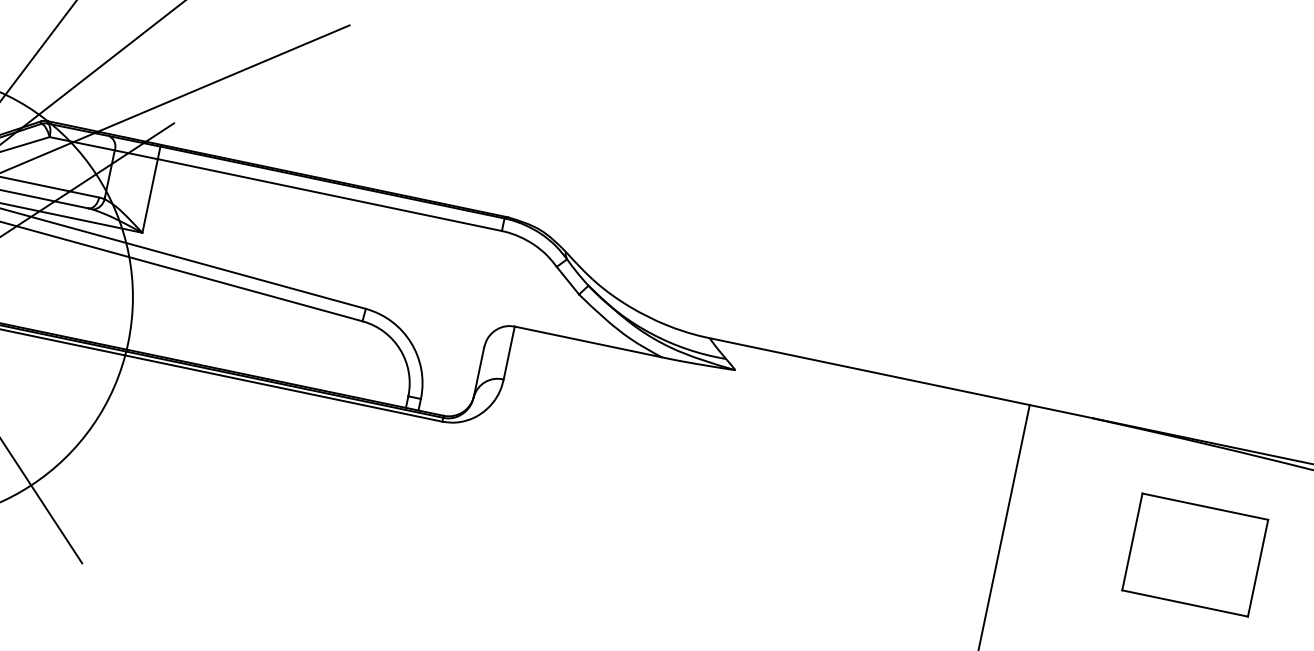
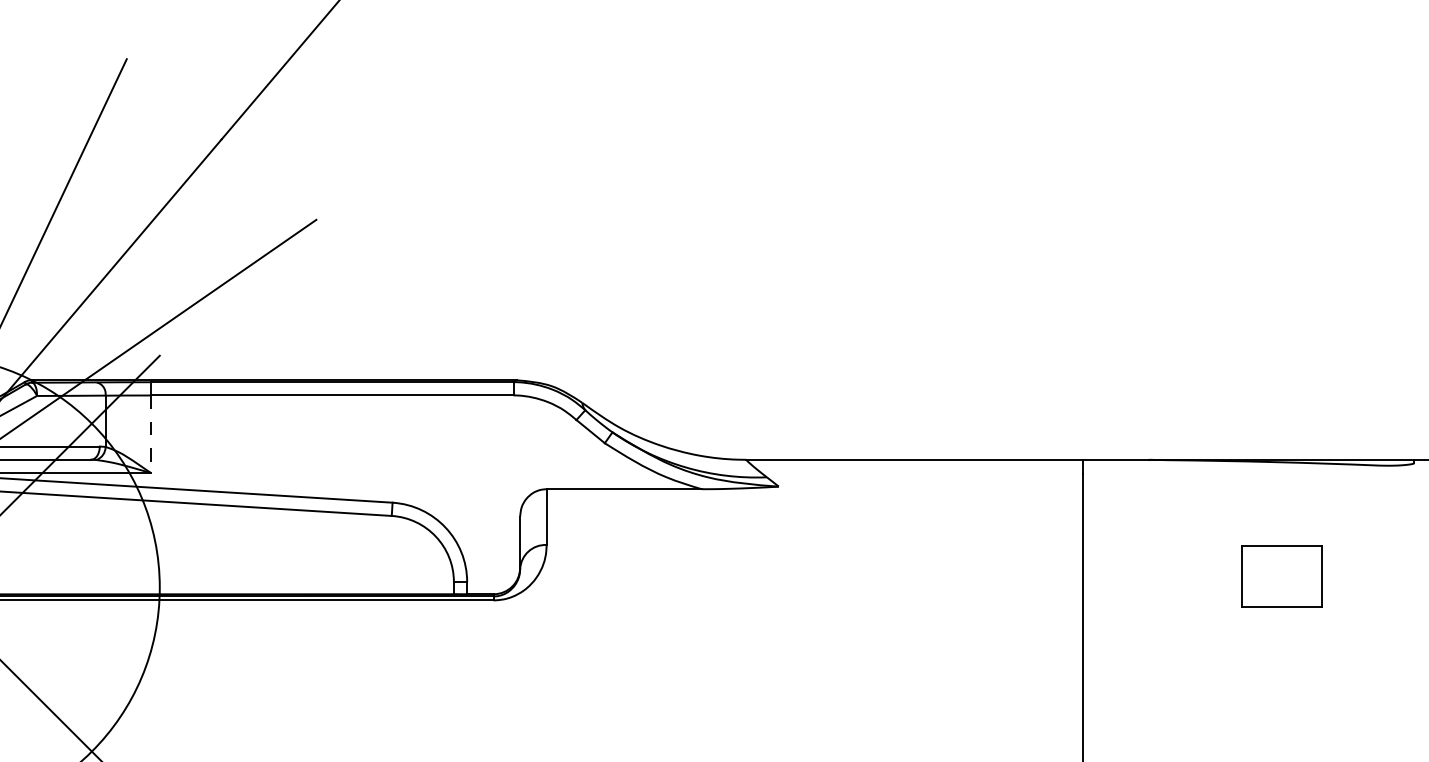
line: (149, 196) -> (150, 434), solid -> dashed
part: (1194, 554) -> (1281, 575), size x0.6

